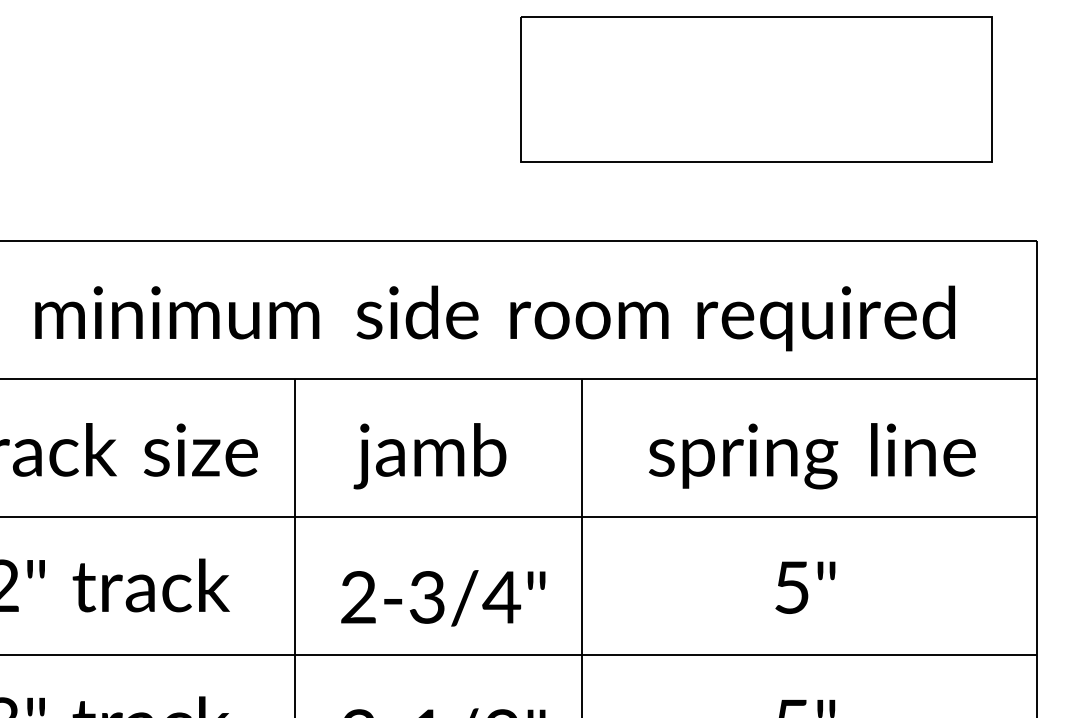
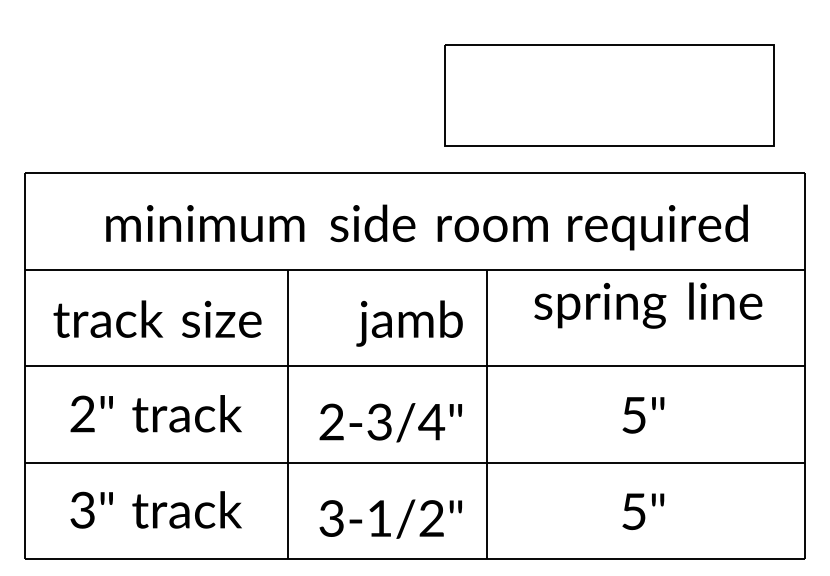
part: (756, 89) -> (609, 95), moved
text: (429, 456) -> (409, 323), moved
text: (812, 456) -> (648, 305), moved

